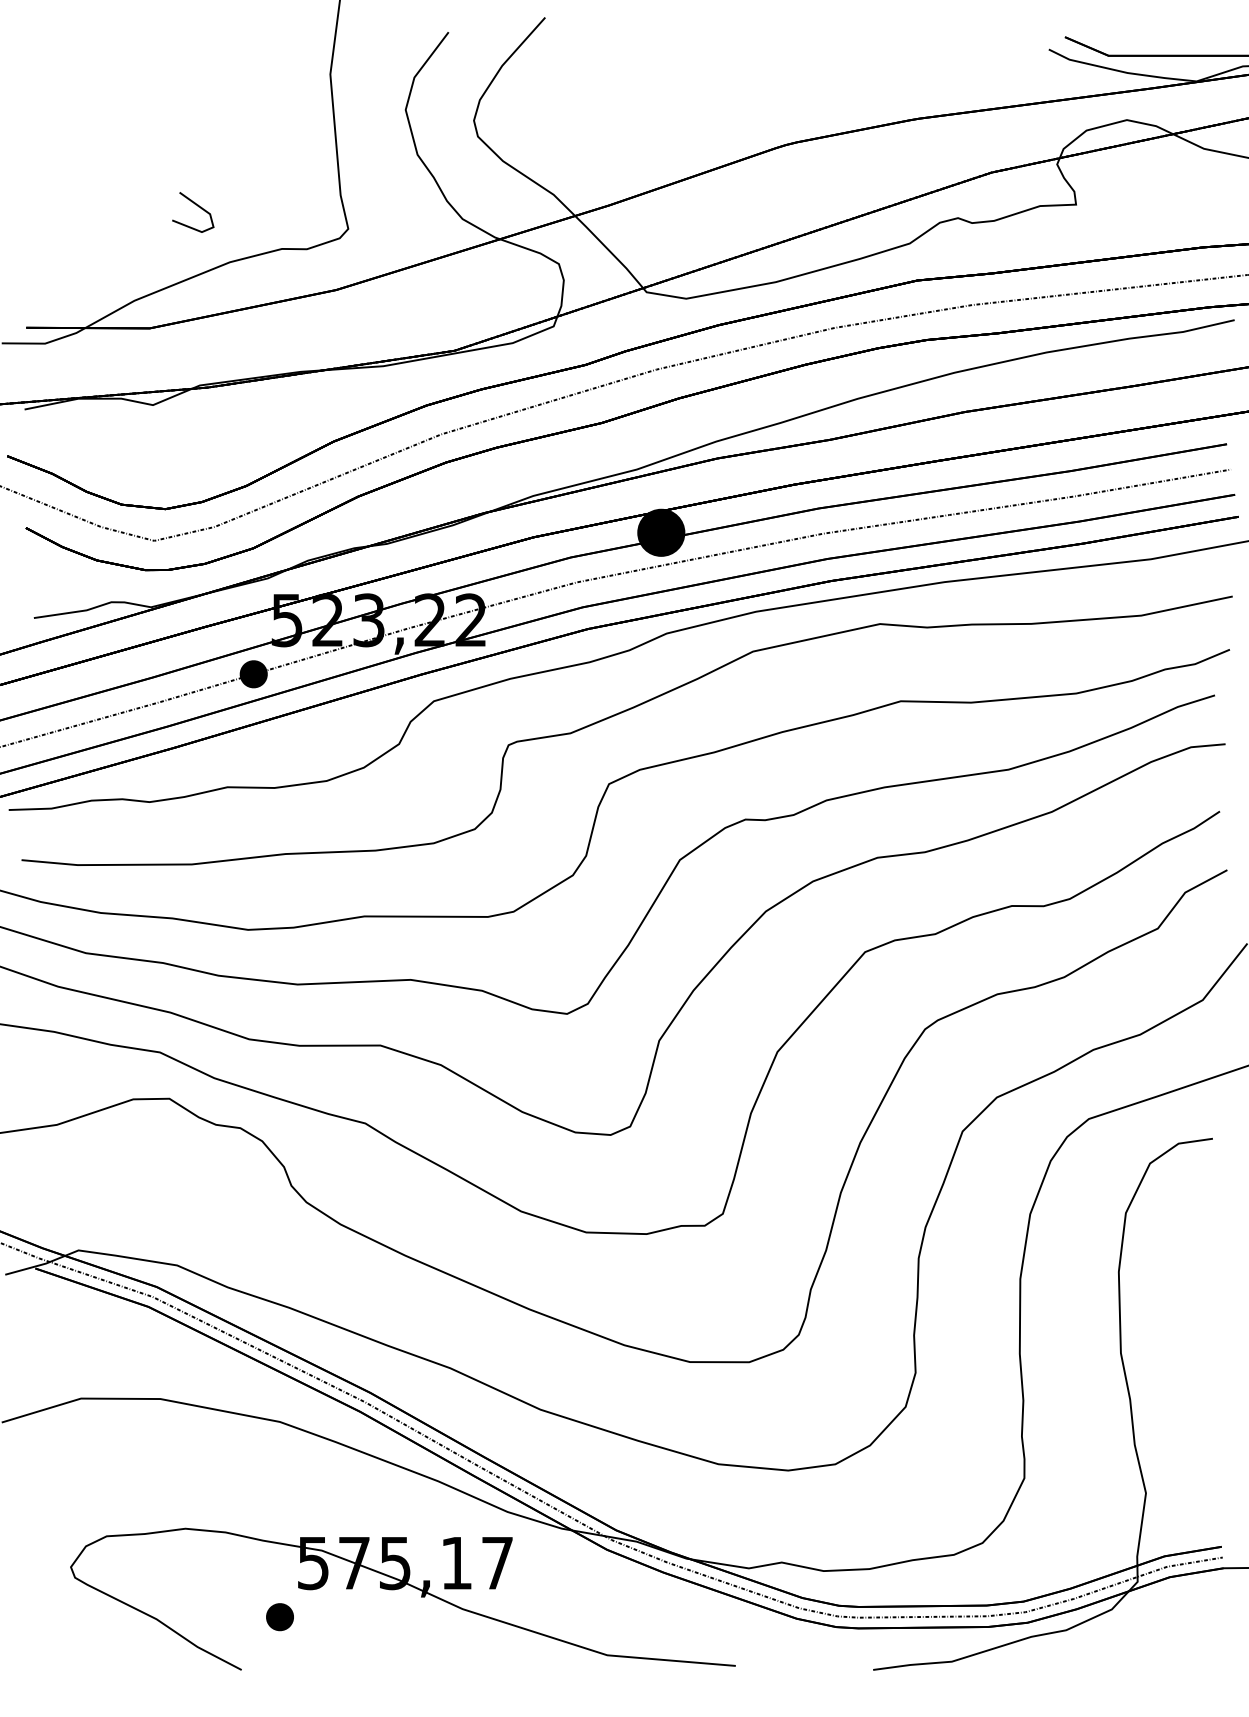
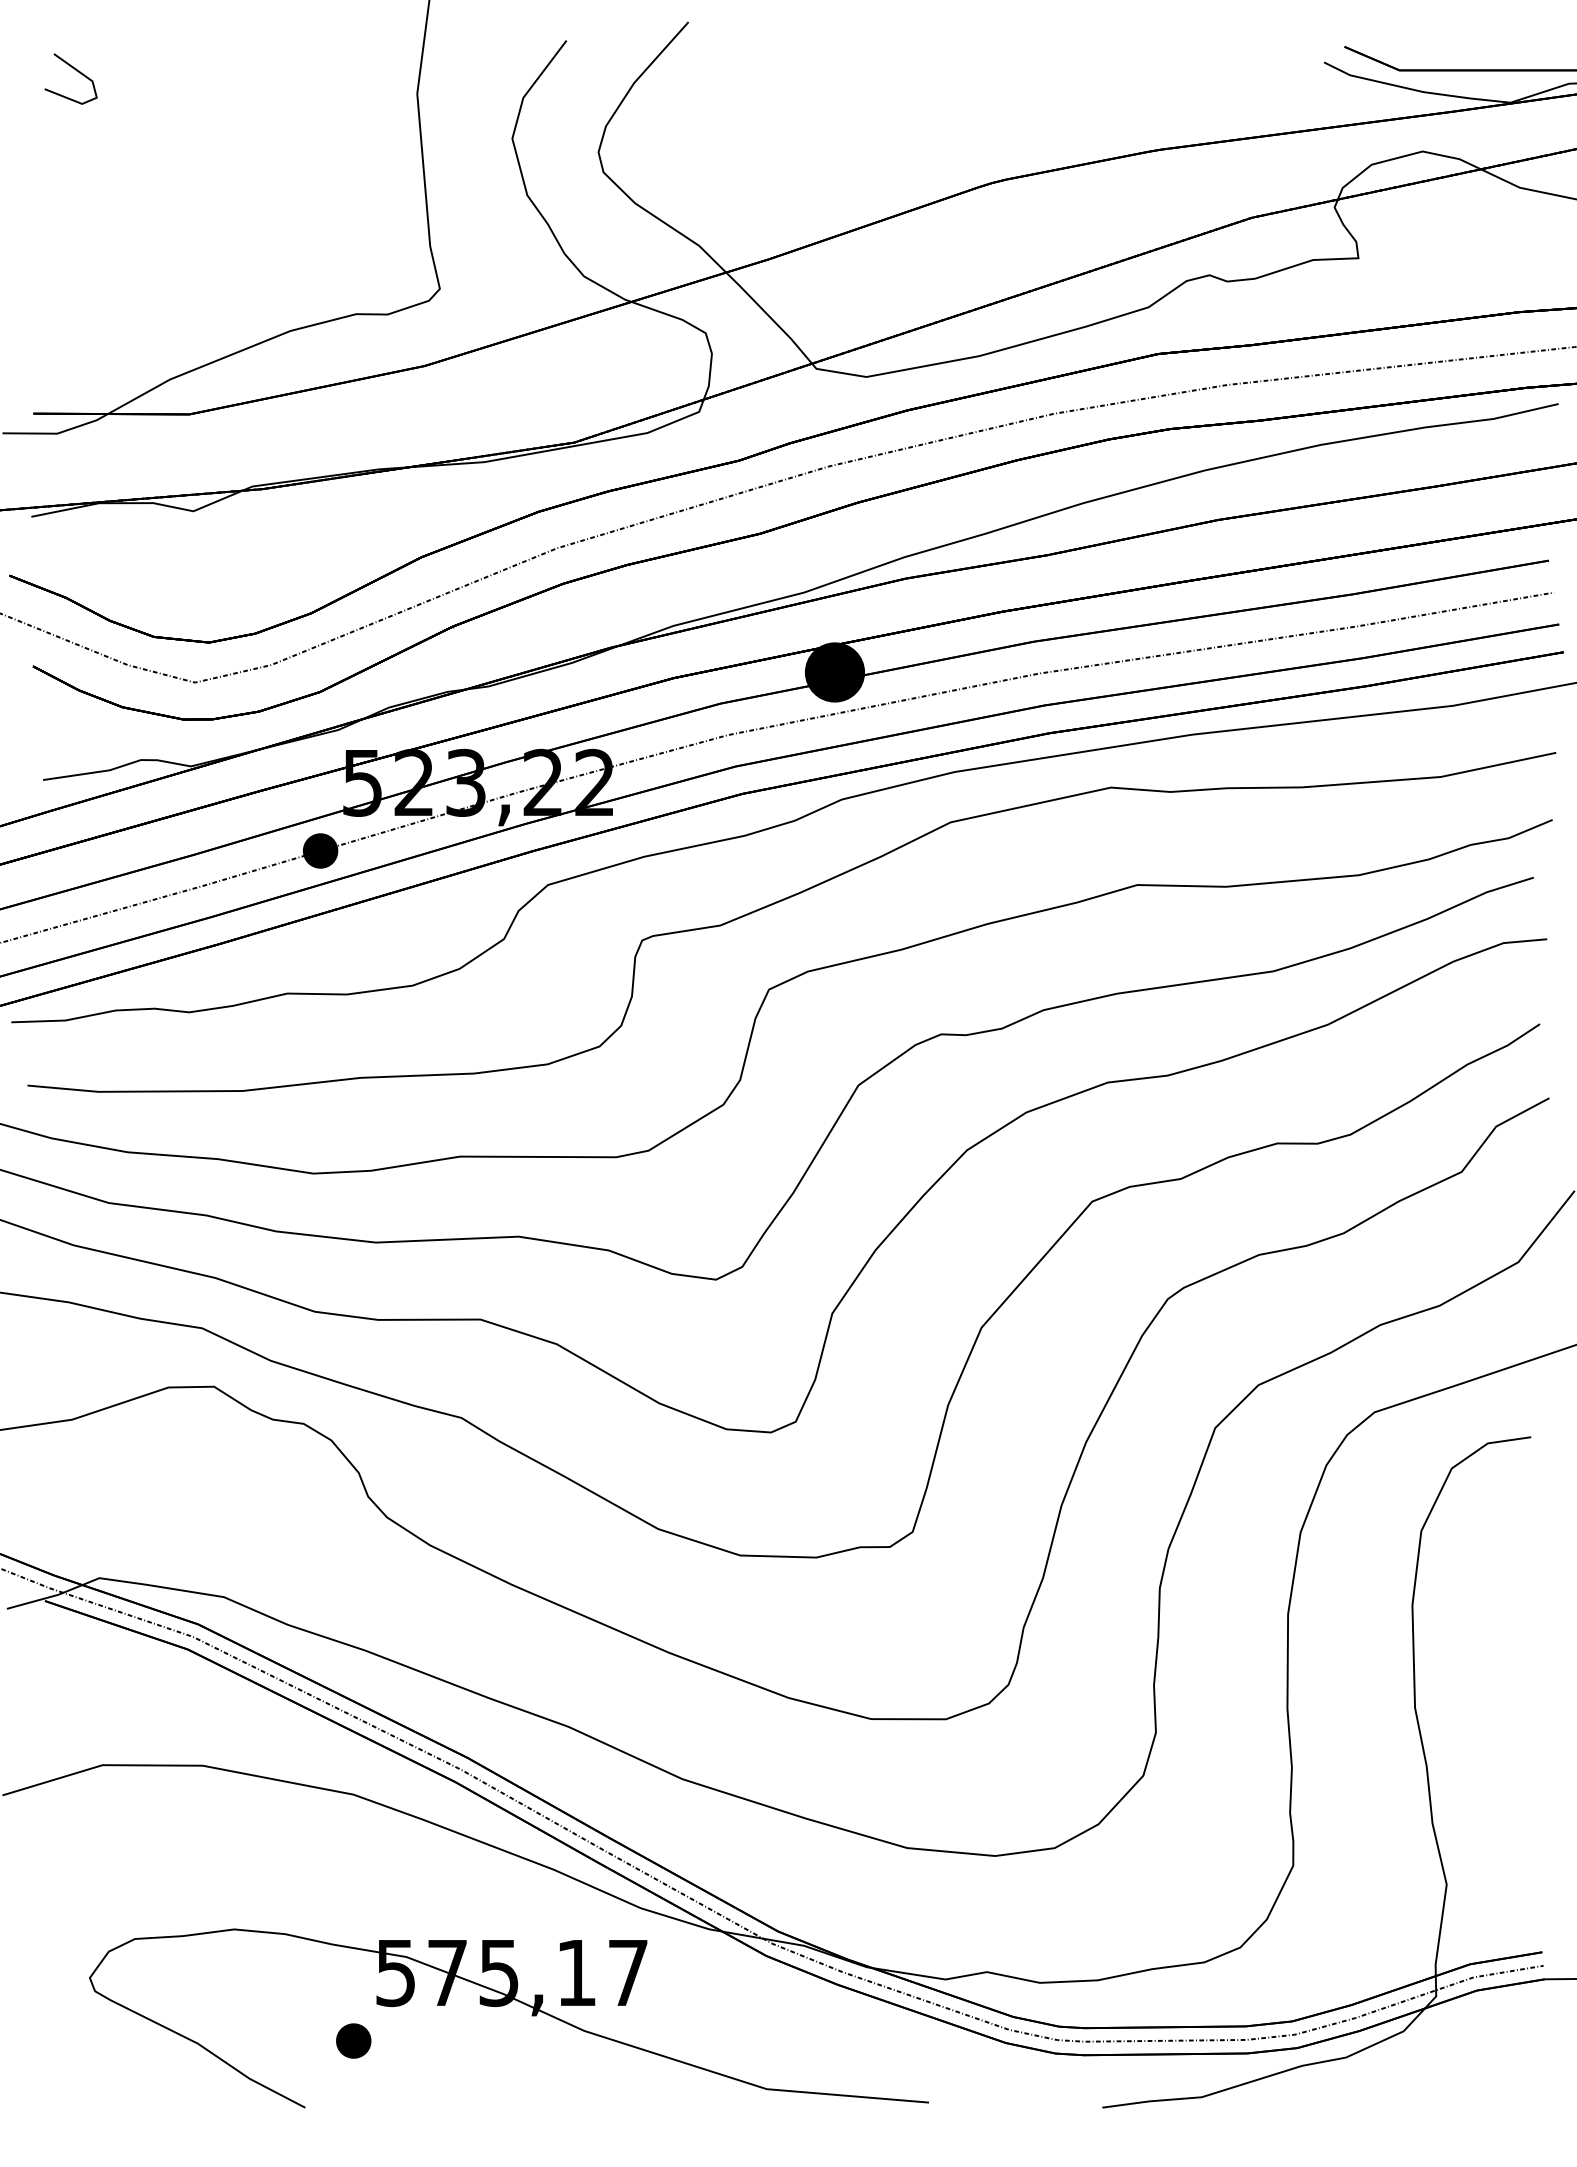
line: (197, 206) -> (76, 71), moved

